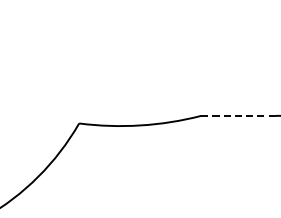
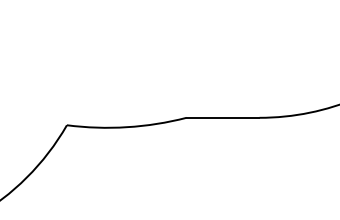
line: (237, 115) -> (222, 117), dashed -> solid

